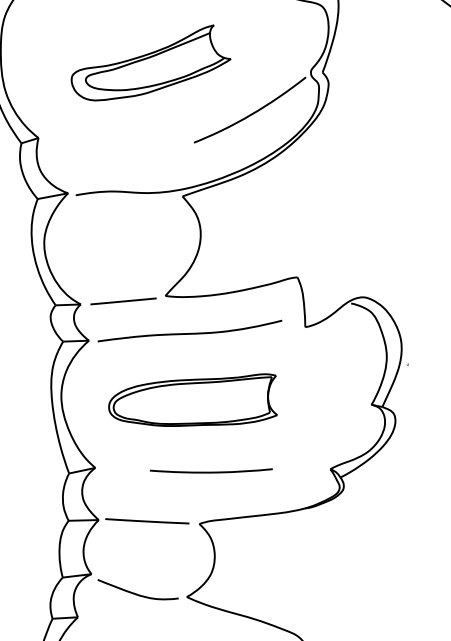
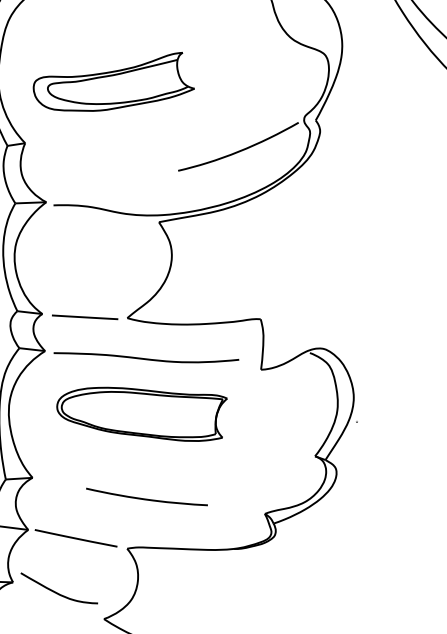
part: (150, 62) -> (114, 80), moved
part: (192, 399) -> (141, 409), moved
curve: (137, 593) -> (58, 592), moved

